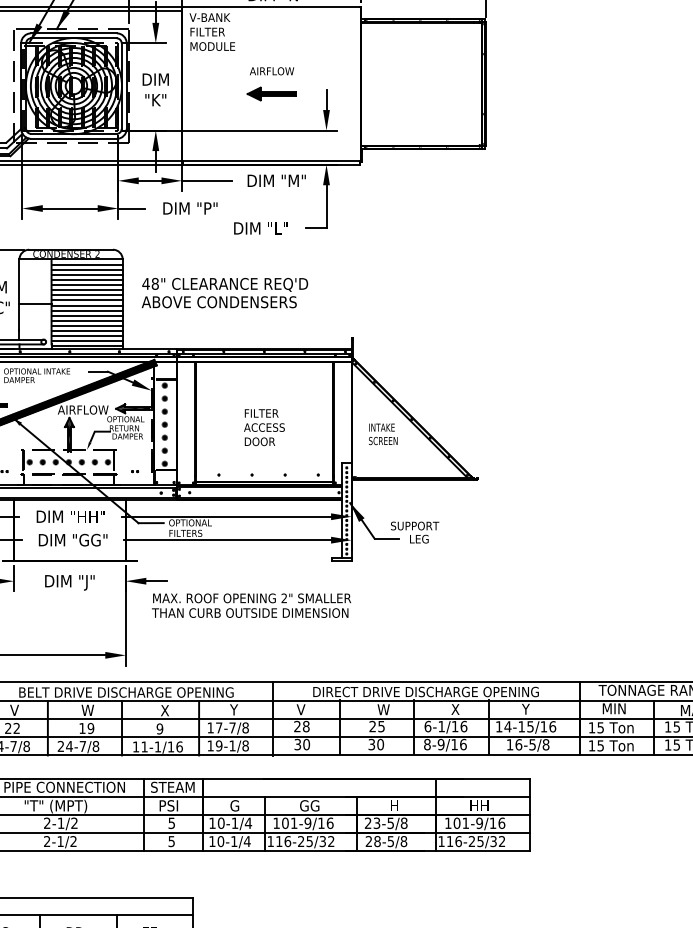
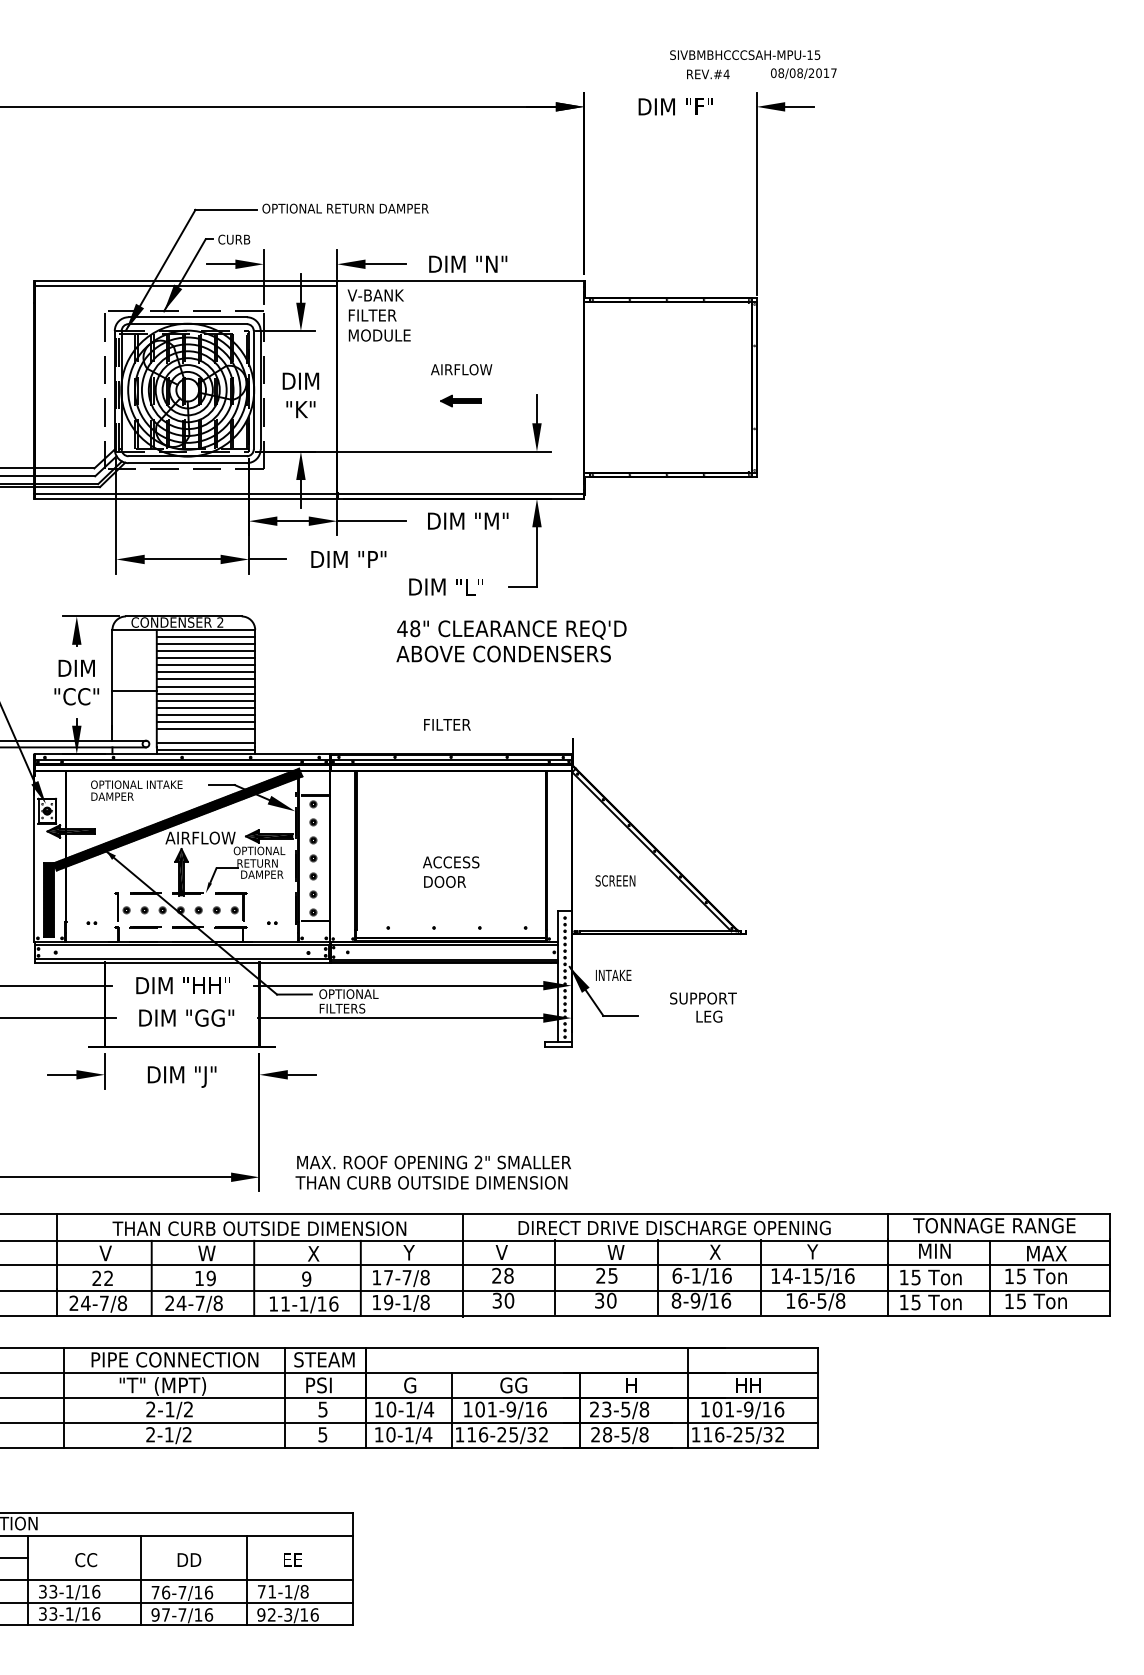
part: (271, 93) -> (460, 400), size x0.6
text: (224, 293) -> (511, 641), moved
line: (86, 336) -> (205, 736), removed
text: (261, 413) -> (447, 724), moved
text: (381, 427) -> (613, 975), moved
text: (415, 532) -> (703, 1007), moved
text: (250, 605) -> (432, 1172), moved
text: (126, 692) -> (260, 1228), BELT DRIVE DISCHARGE OPENING -> THAN CURB OUTSIDE DIMENSION

